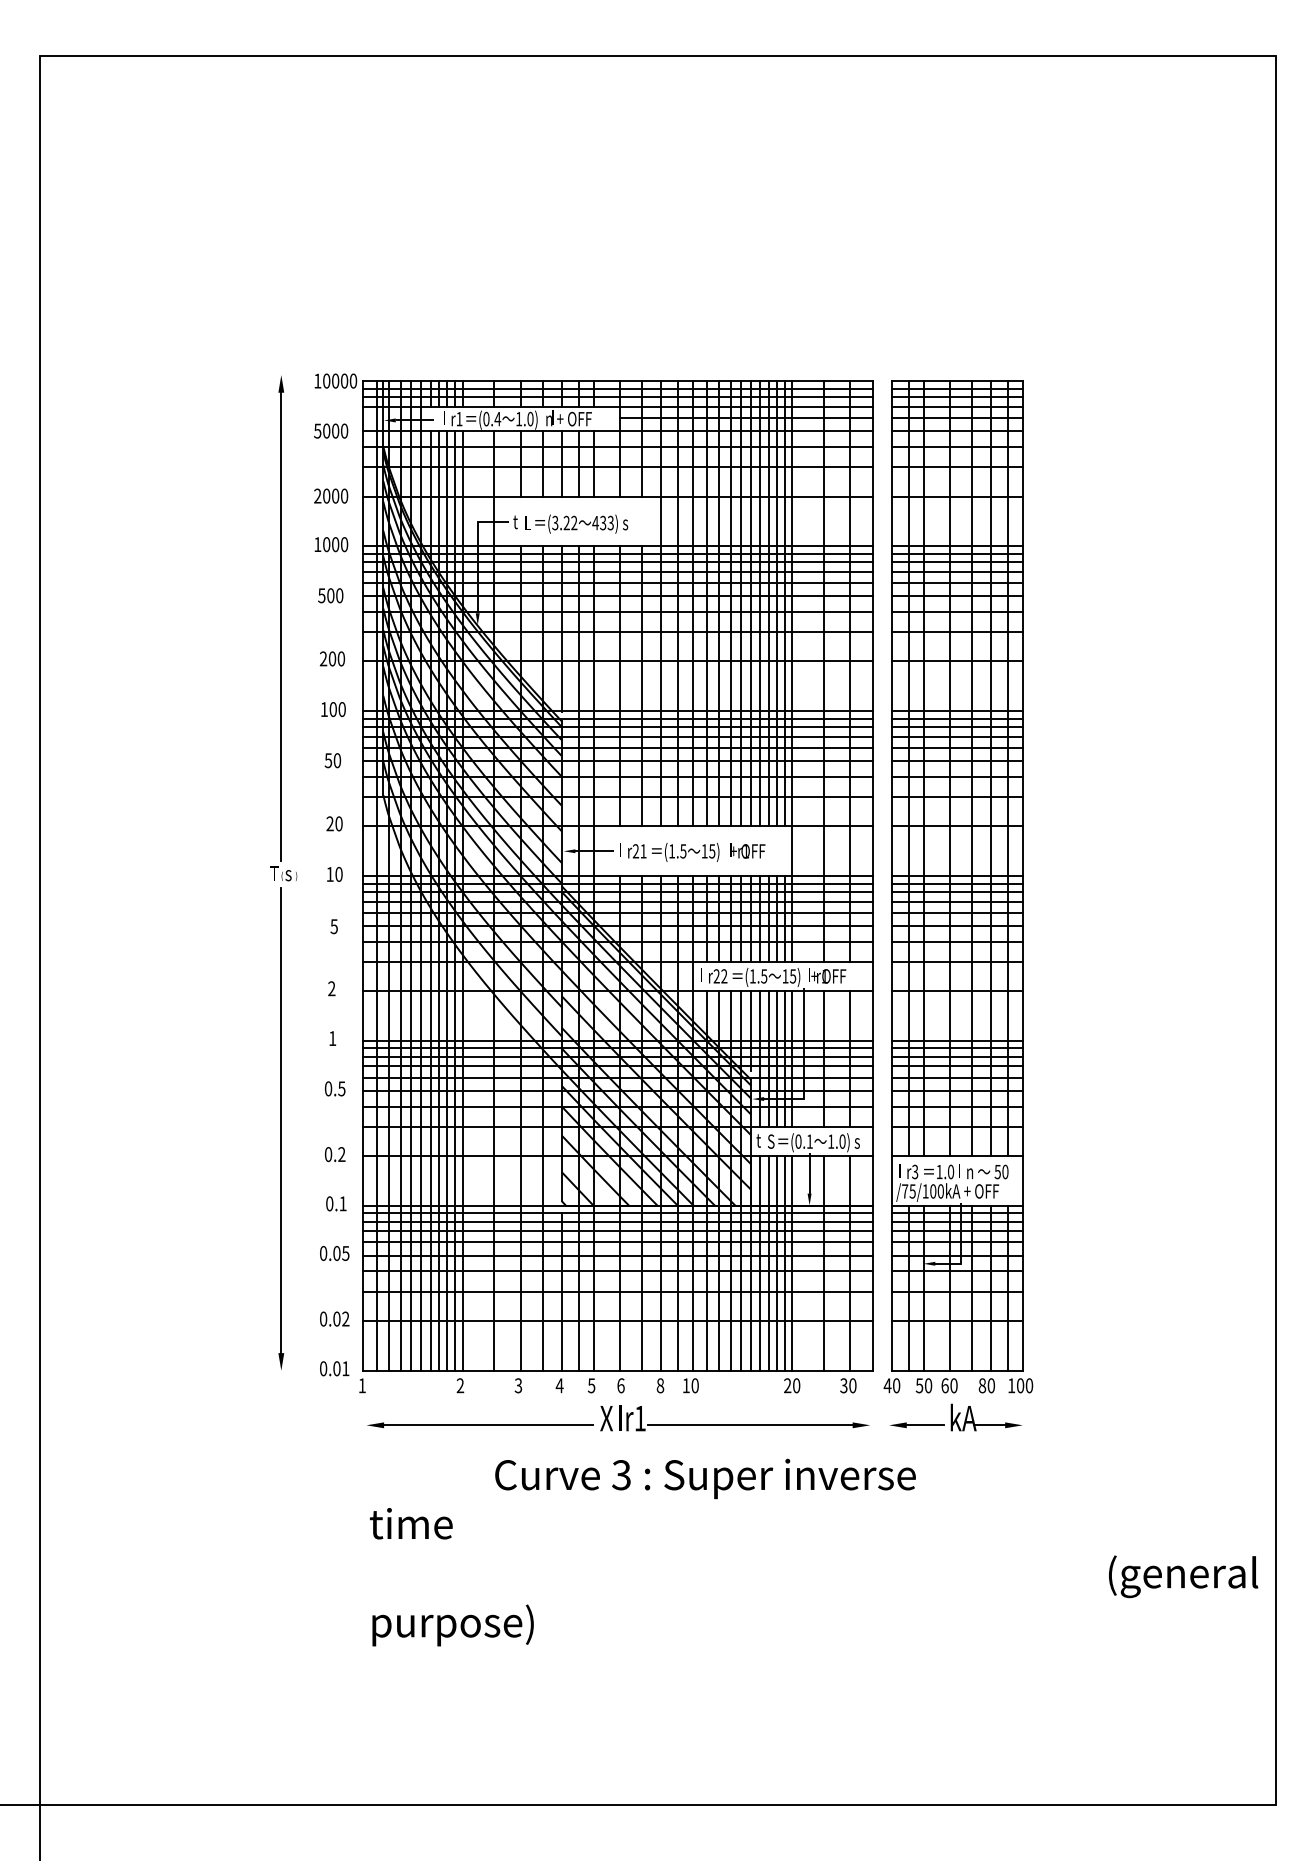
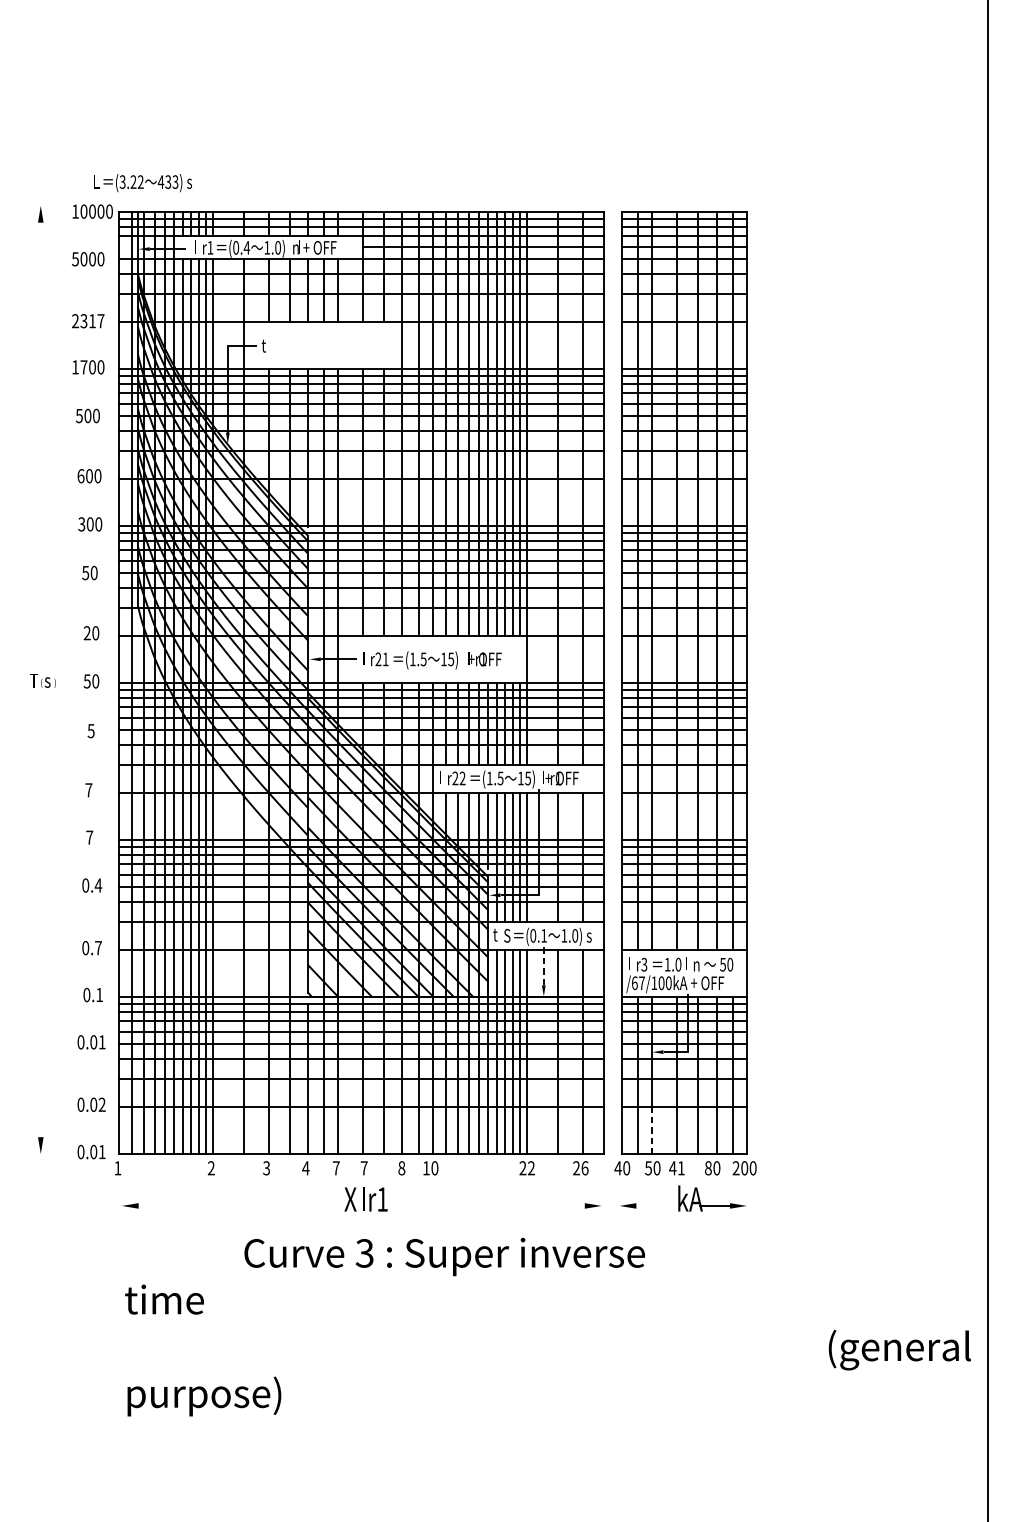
text: (335, 495) -> (92, 320), 2000 -> 2317
text: (576, 523) -> (142, 182), moved
text: (326, 544) -> (83, 367), 1000 -> 1700
line: (281, 626) -> (40, 445), removed
text: (323, 658) -> (80, 475), 200 -> 600
text: (323, 709) -> (80, 524), 100 -> 300
text: (329, 874) -> (86, 681), 10 -> 50
text: (331, 988) -> (88, 790), 2 -> 7
text: (332, 1038) -> (89, 837), 1 -> 7
text: (341, 1088) -> (98, 885), 0.5 -> 0.4
line: (281, 1120) -> (40, 915), removed
text: (341, 1154) -> (98, 948), 0.2 -> 0.7
line: (809, 1172) -> (543, 965), solid -> dashed
text: (908, 1191) -> (638, 983), /75/100kA -> /67/100kA
text: (345, 1253) -> (101, 1042), 0.05 -> 0.01
line: (923, 1346) -> (652, 1130), solid -> dashed
text: (591, 1385) -> (336, 1168), 5 -> 7
text: (620, 1385) -> (363, 1168), 6 -> 7
text: (796, 1385) -> (531, 1168), 20 -> 22
text: (848, 1385) -> (580, 1168), 30 -> 26
text: (949, 1385) -> (677, 1168), 60 -> 41
text: (1011, 1385) -> (736, 1168), 100 -> 200
line: (488, 1425) -> (238, 1206), removed
line: (749, 1425) -> (486, 1206), removed
line: (922, 1425) -> (651, 1206), removed

